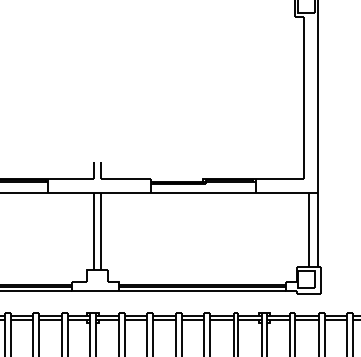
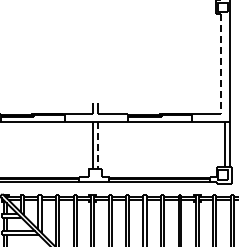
line: (303, 98) -> (221, 64), solid -> dashed
line: (101, 232) -> (97, 146), solid -> dashed

